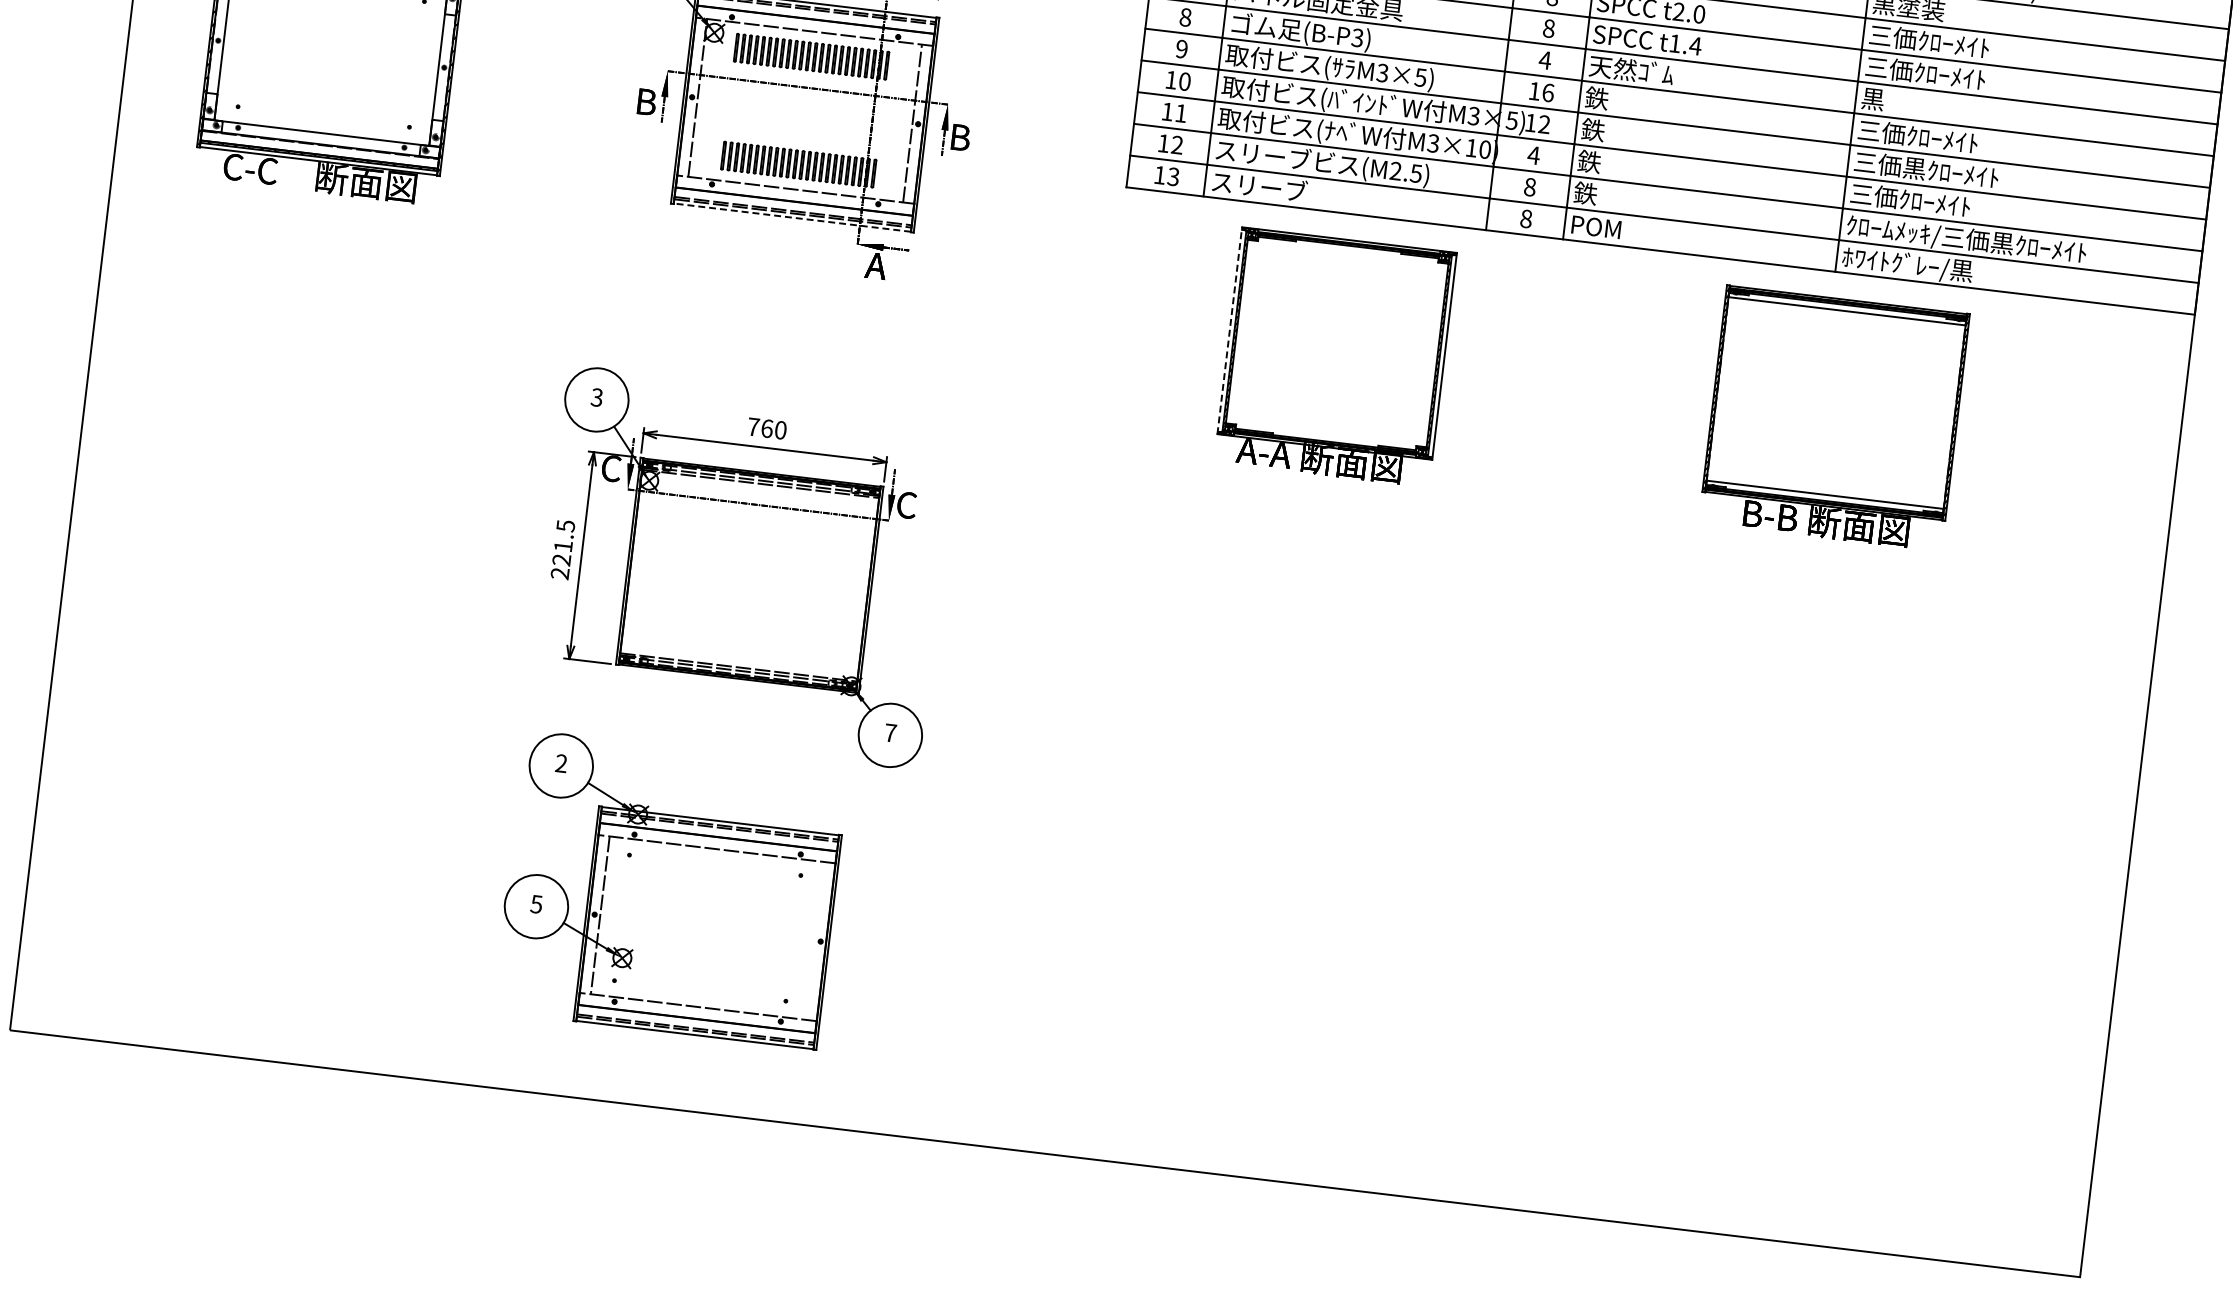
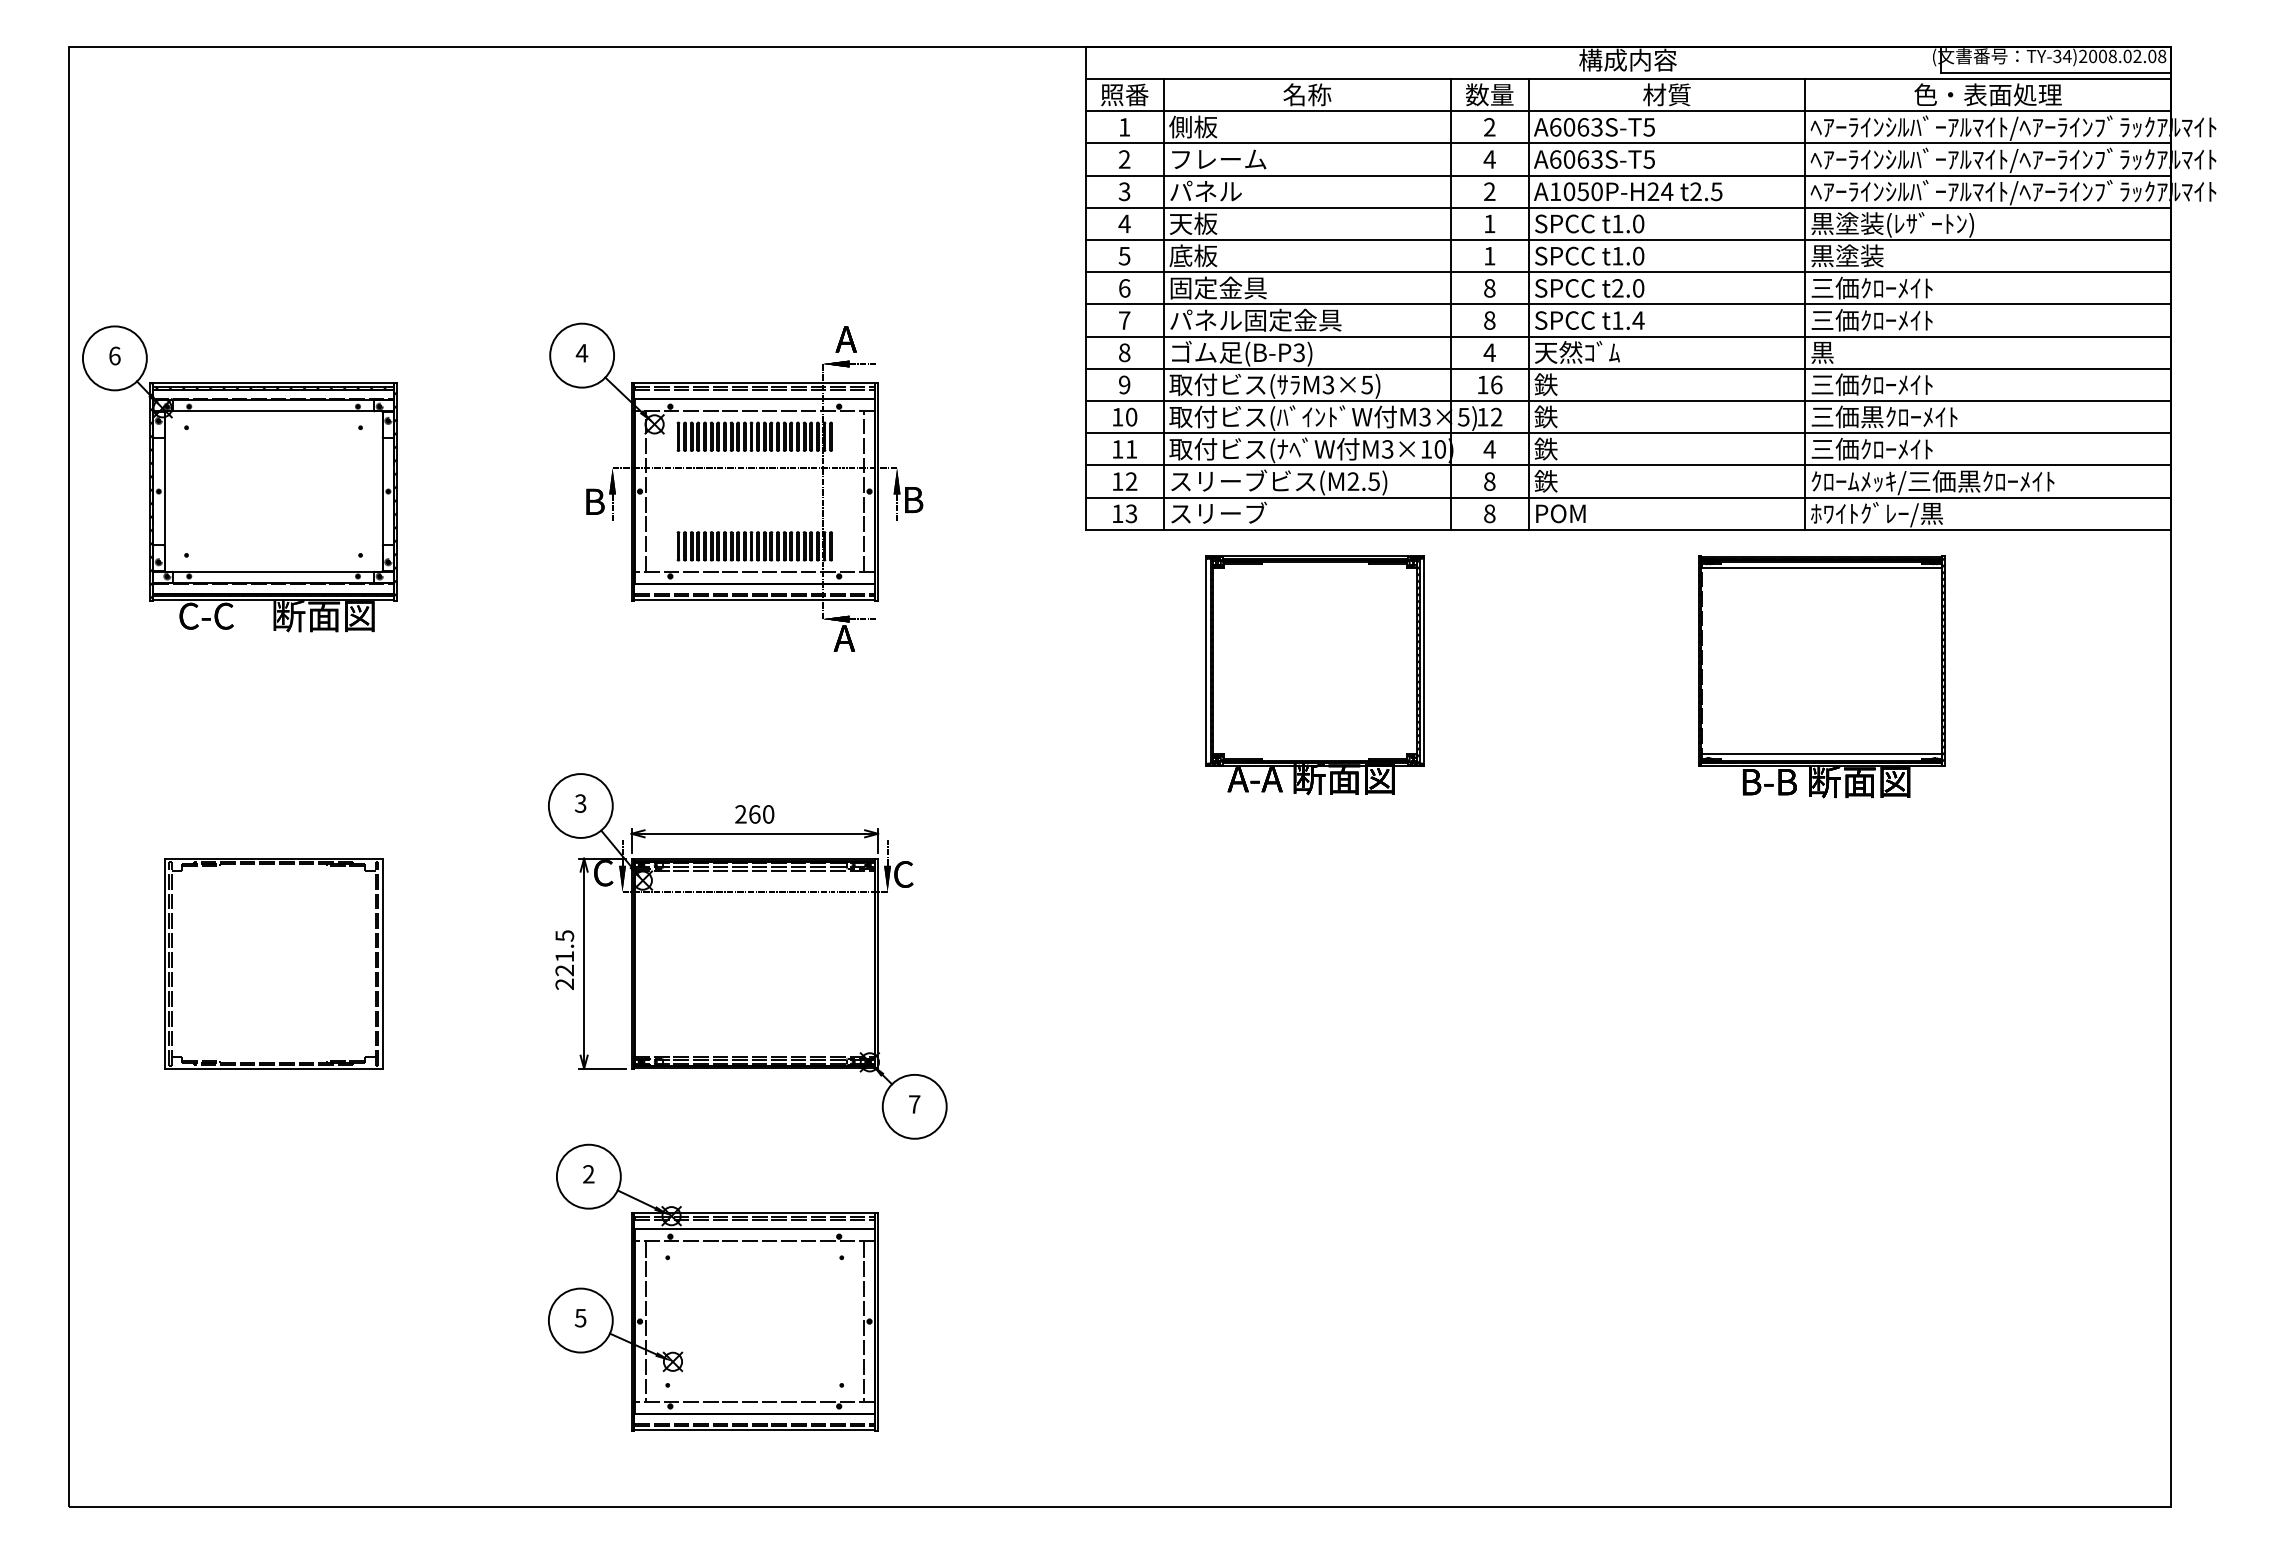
line: (792, 217) -> (754, 600), dashed -> solid
line: (1230, 330) -> (1206, 660), dashed -> solid
text: (753, 427) -> (740, 814), 760 -> 260
part: (275, 518) -> (273, 963), added
line: (814, 940) -> (863, 1321), added

